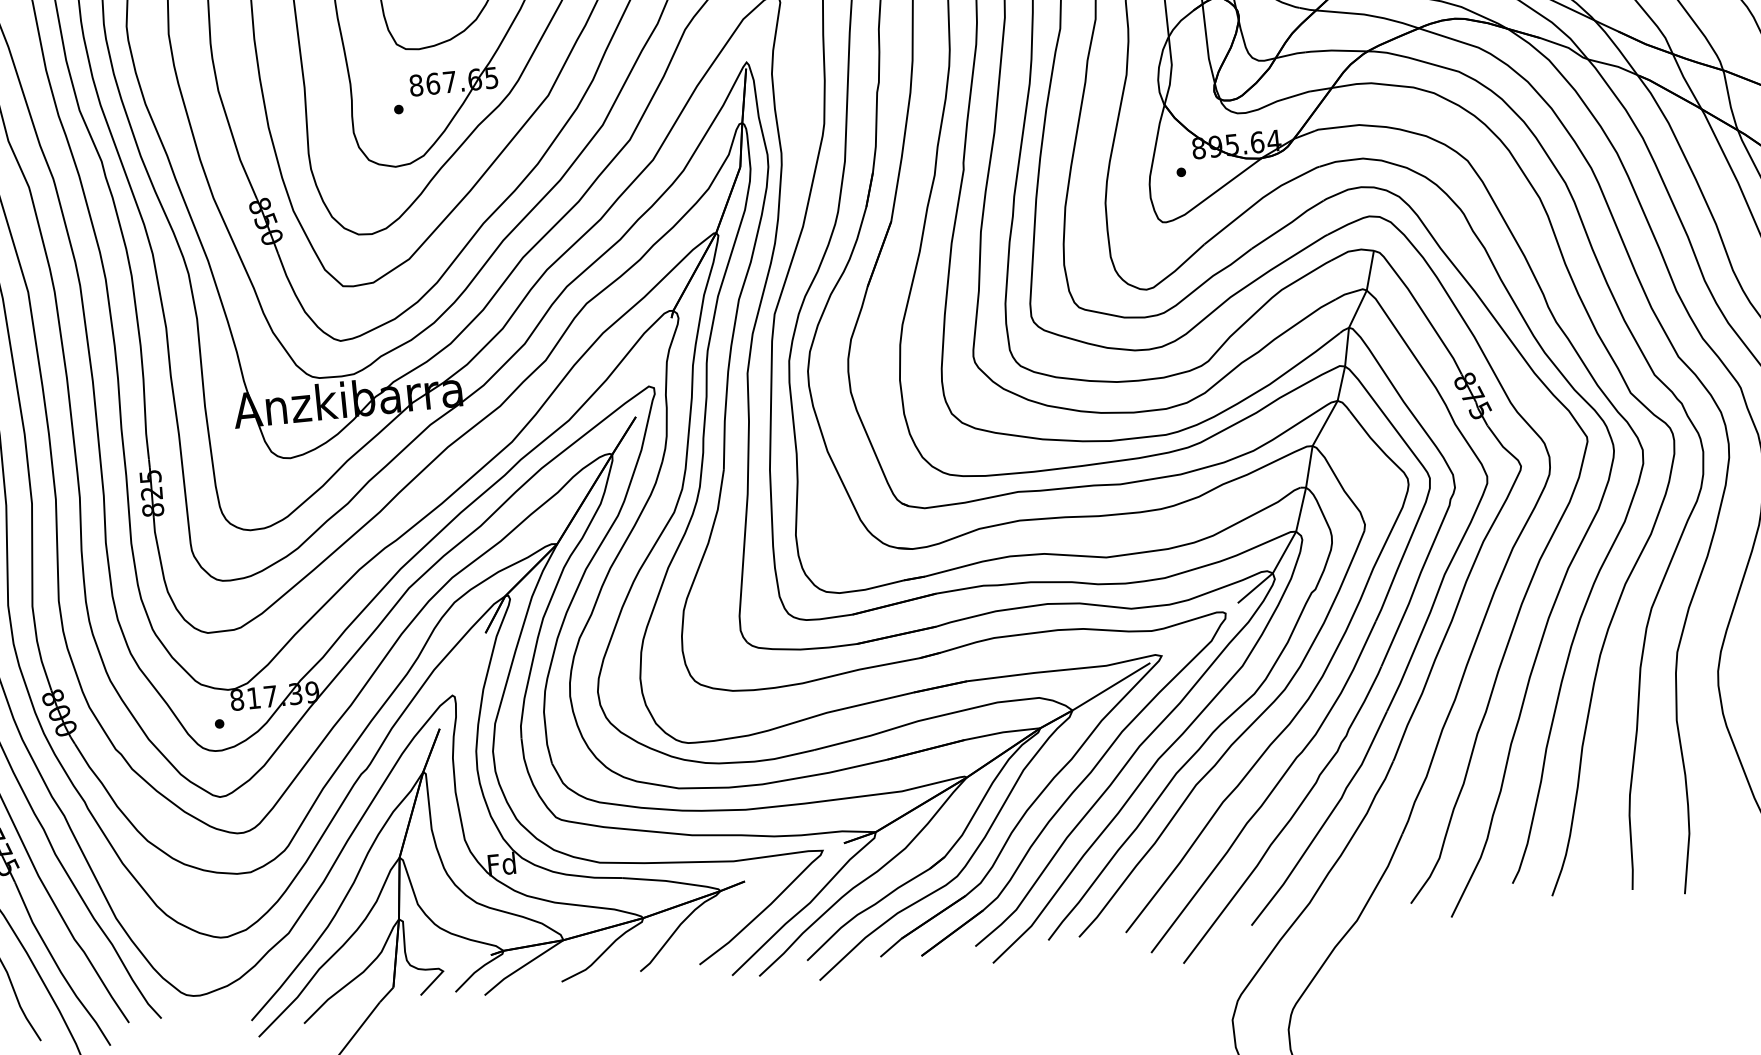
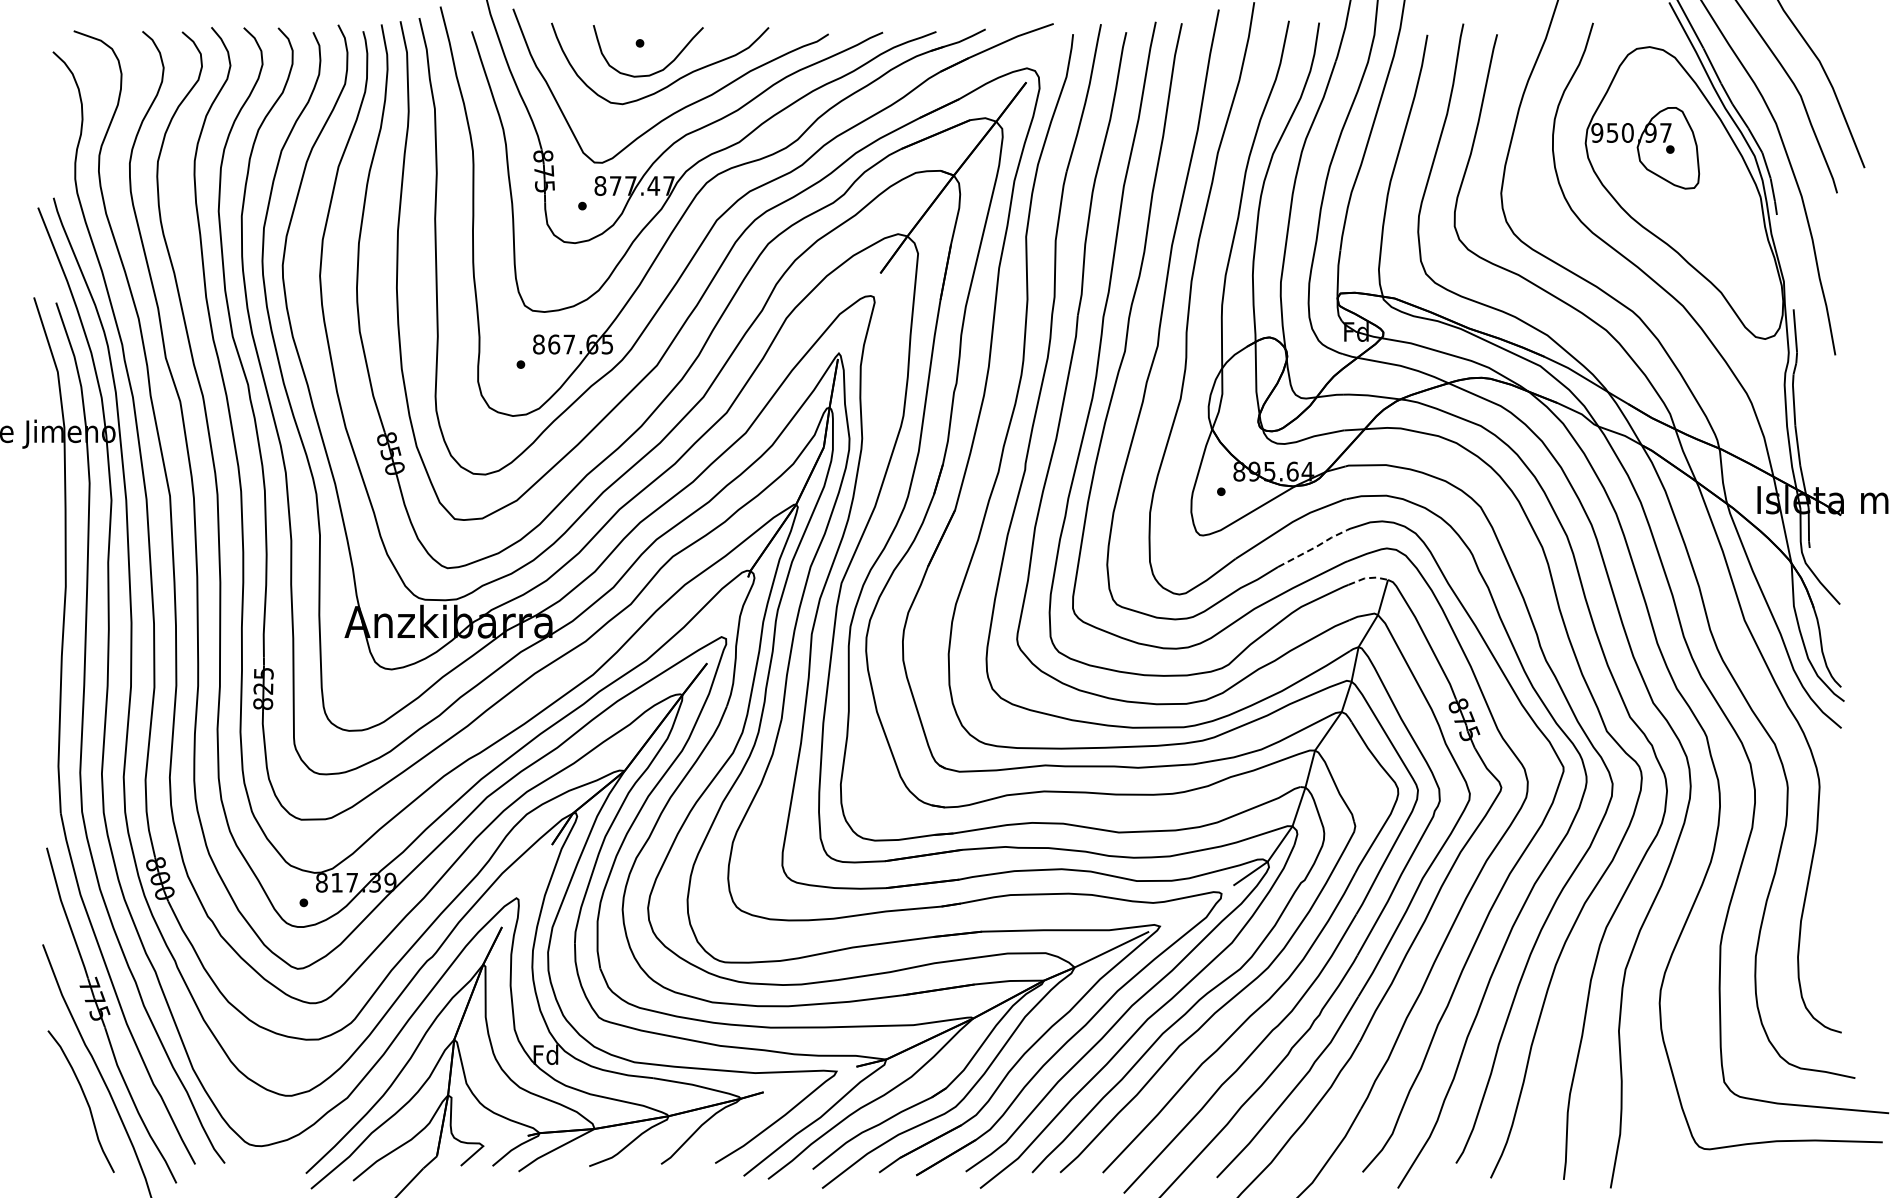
line: (1289, 224) -> (1314, 548), solid -> dashed
line: (1351, 251) -> (1367, 578), solid -> dashed

